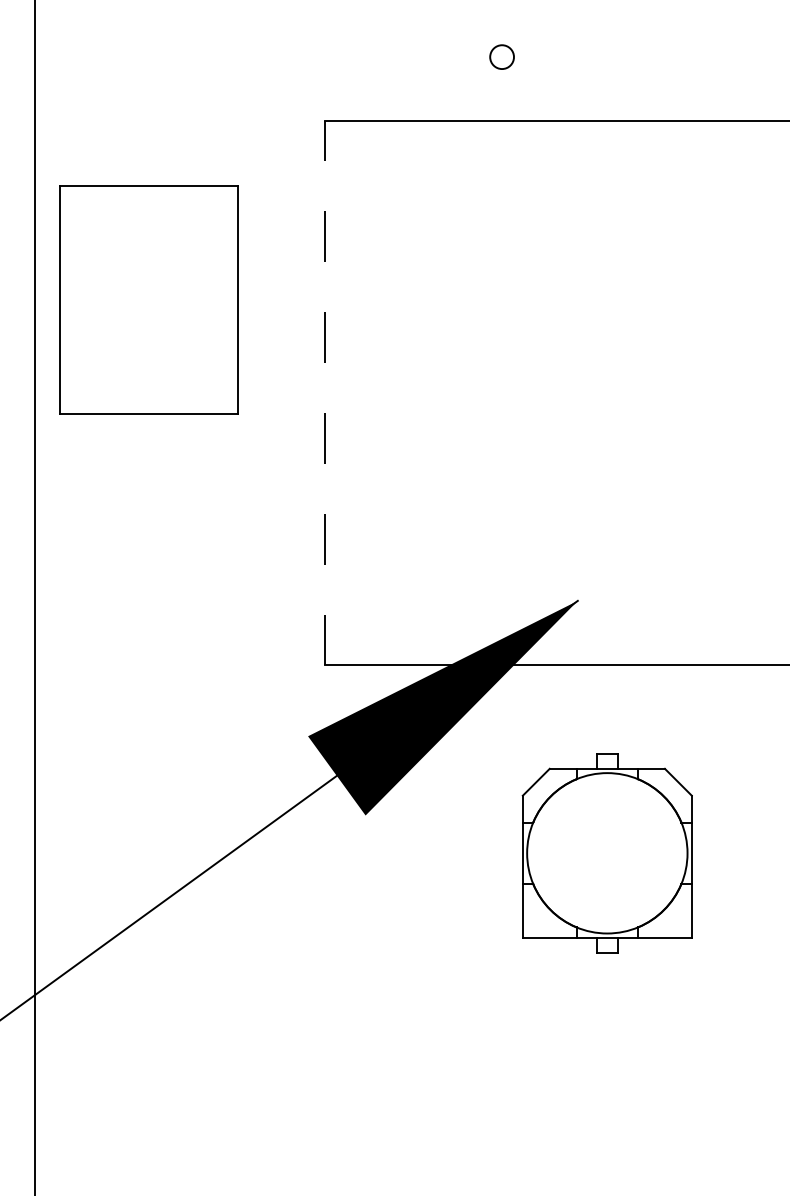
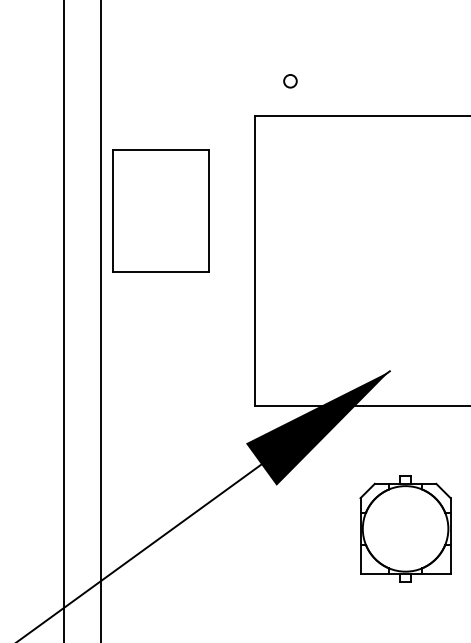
circle: (502, 57) -> (290, 81), moved
line: (325, 393) -> (255, 260), dashed -> solid
part: (607, 852) -> (405, 528), moved

